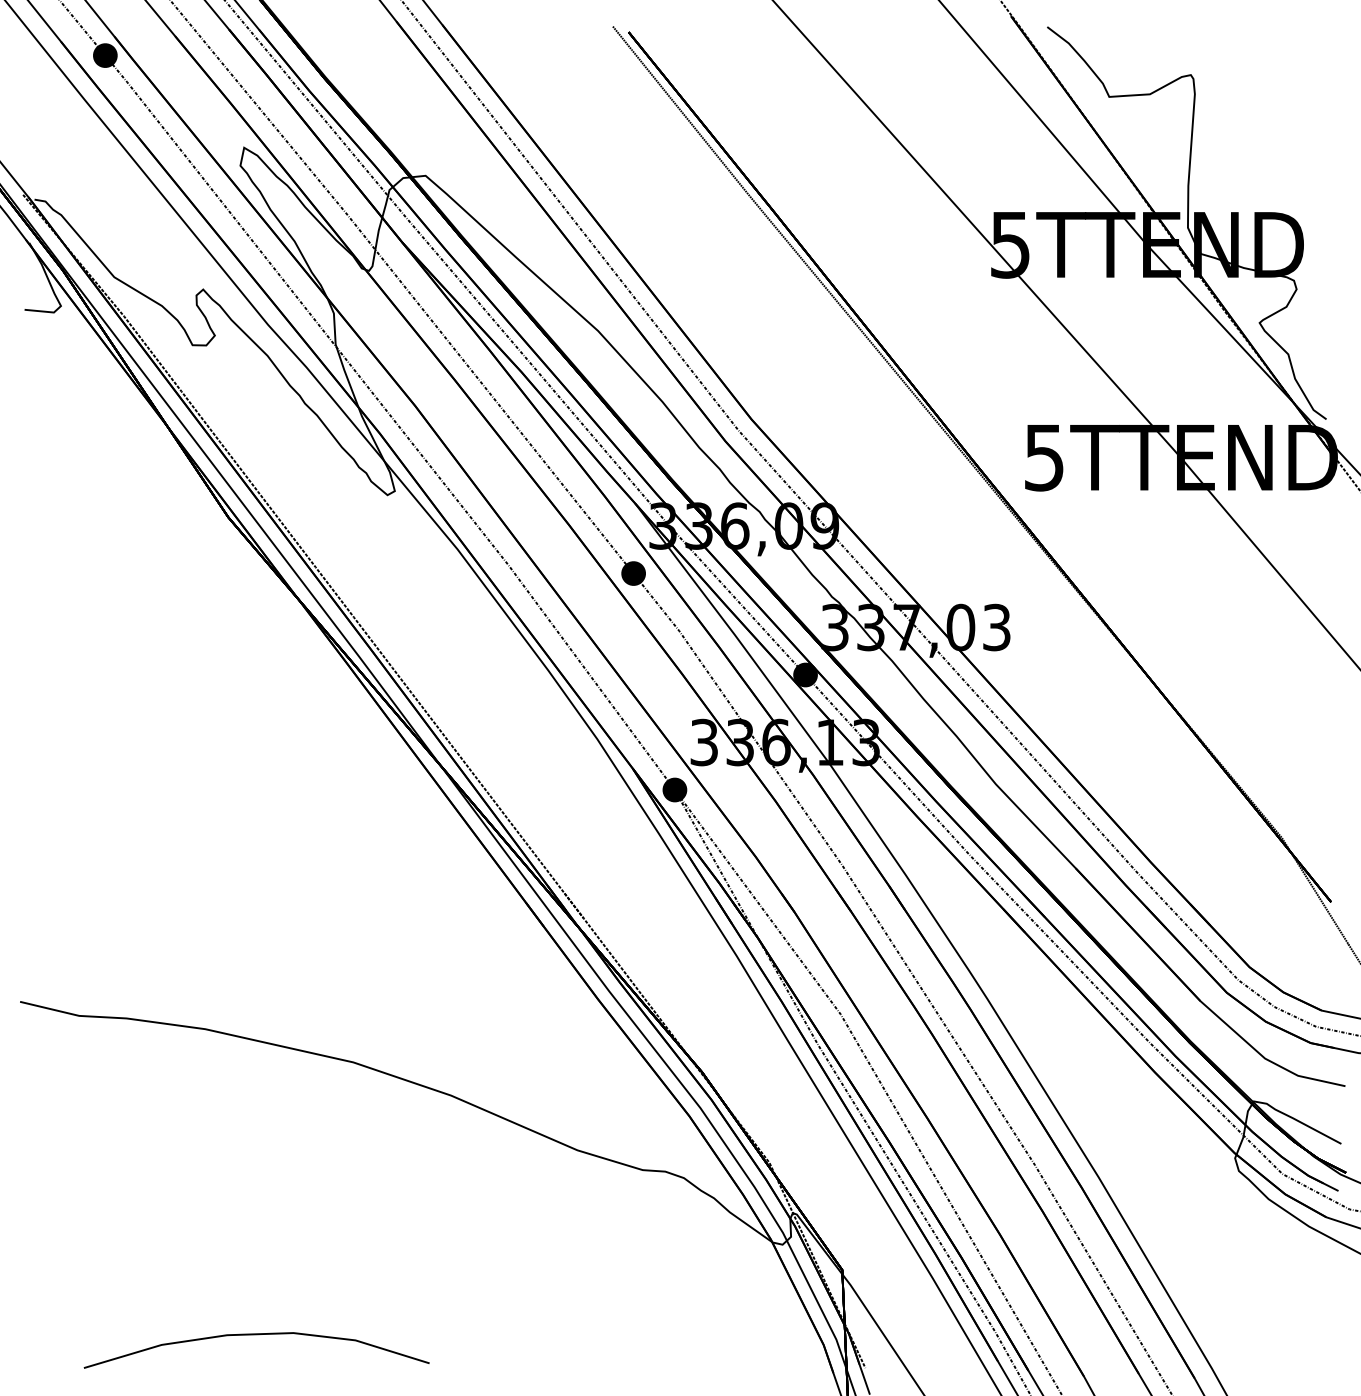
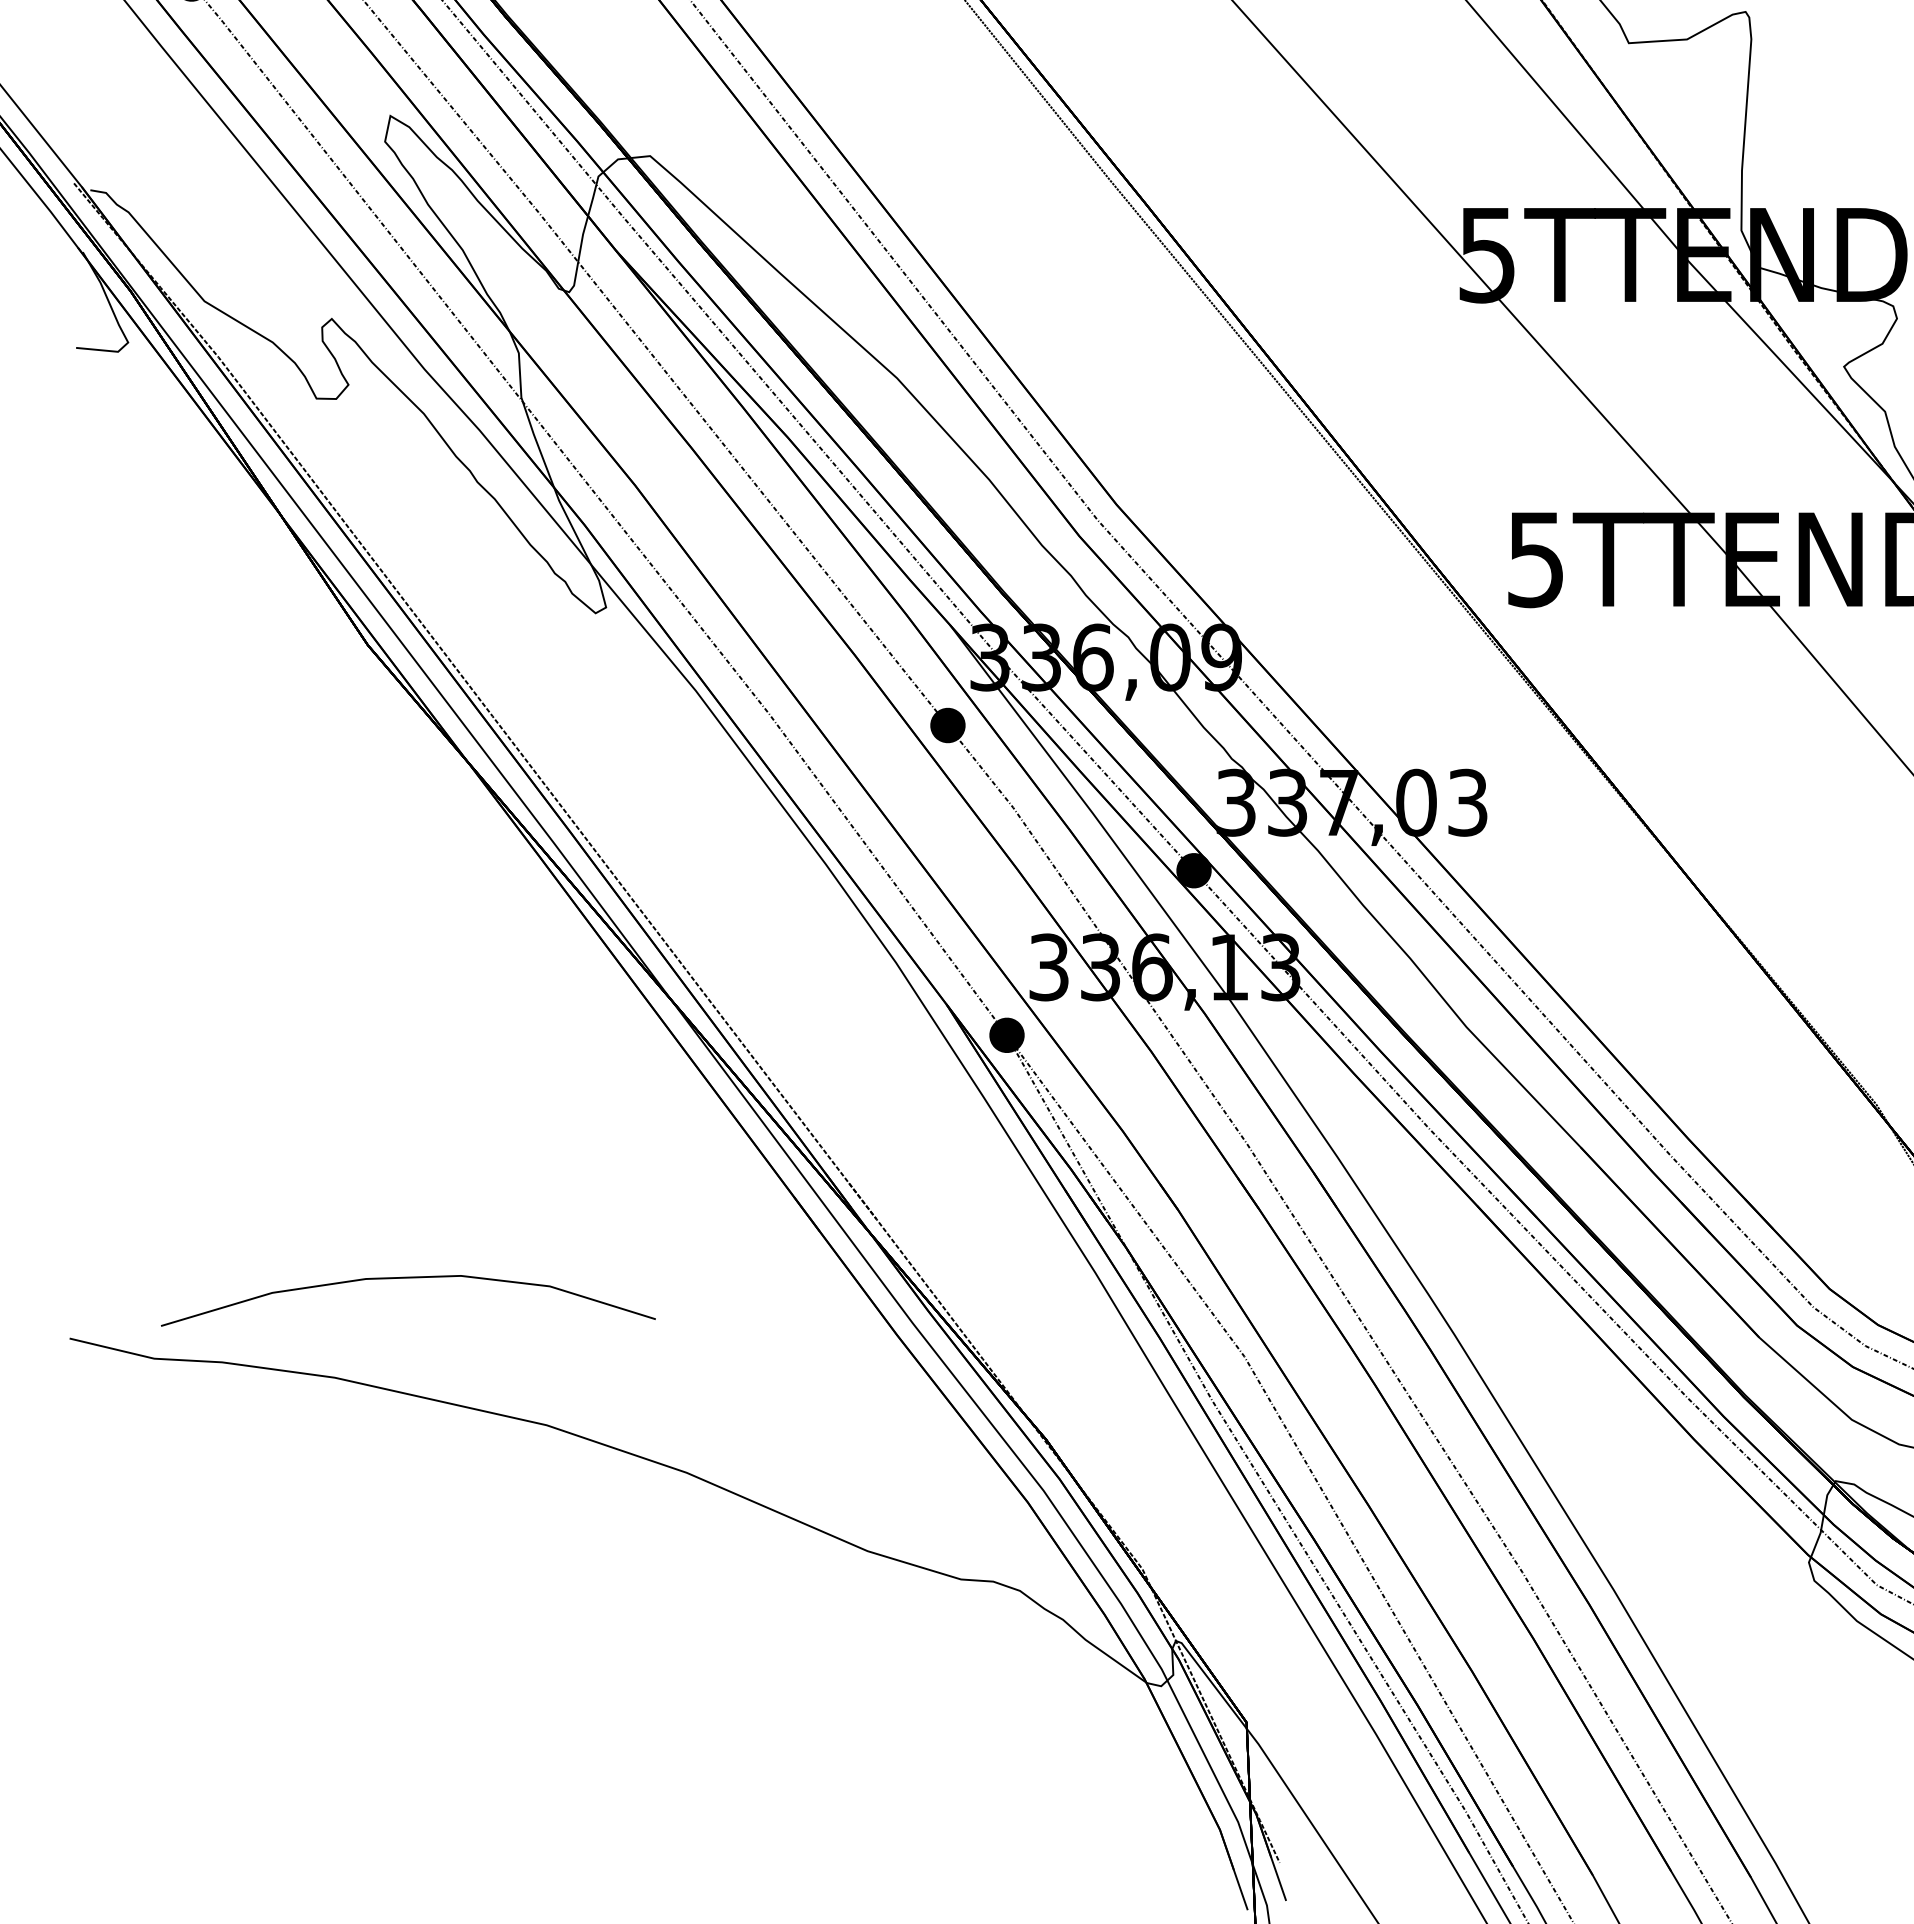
part: (256, 1335) -> (408, 1279), moved

